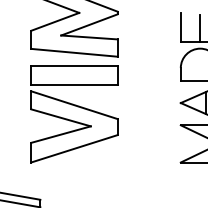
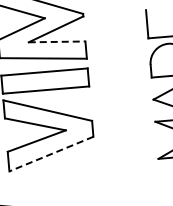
line: (200, 28) -> (166, 23), removed
line: (90, 37) -> (58, 41), solid -> dashed
line: (74, 148) -> (51, 153), solid -> dashed

